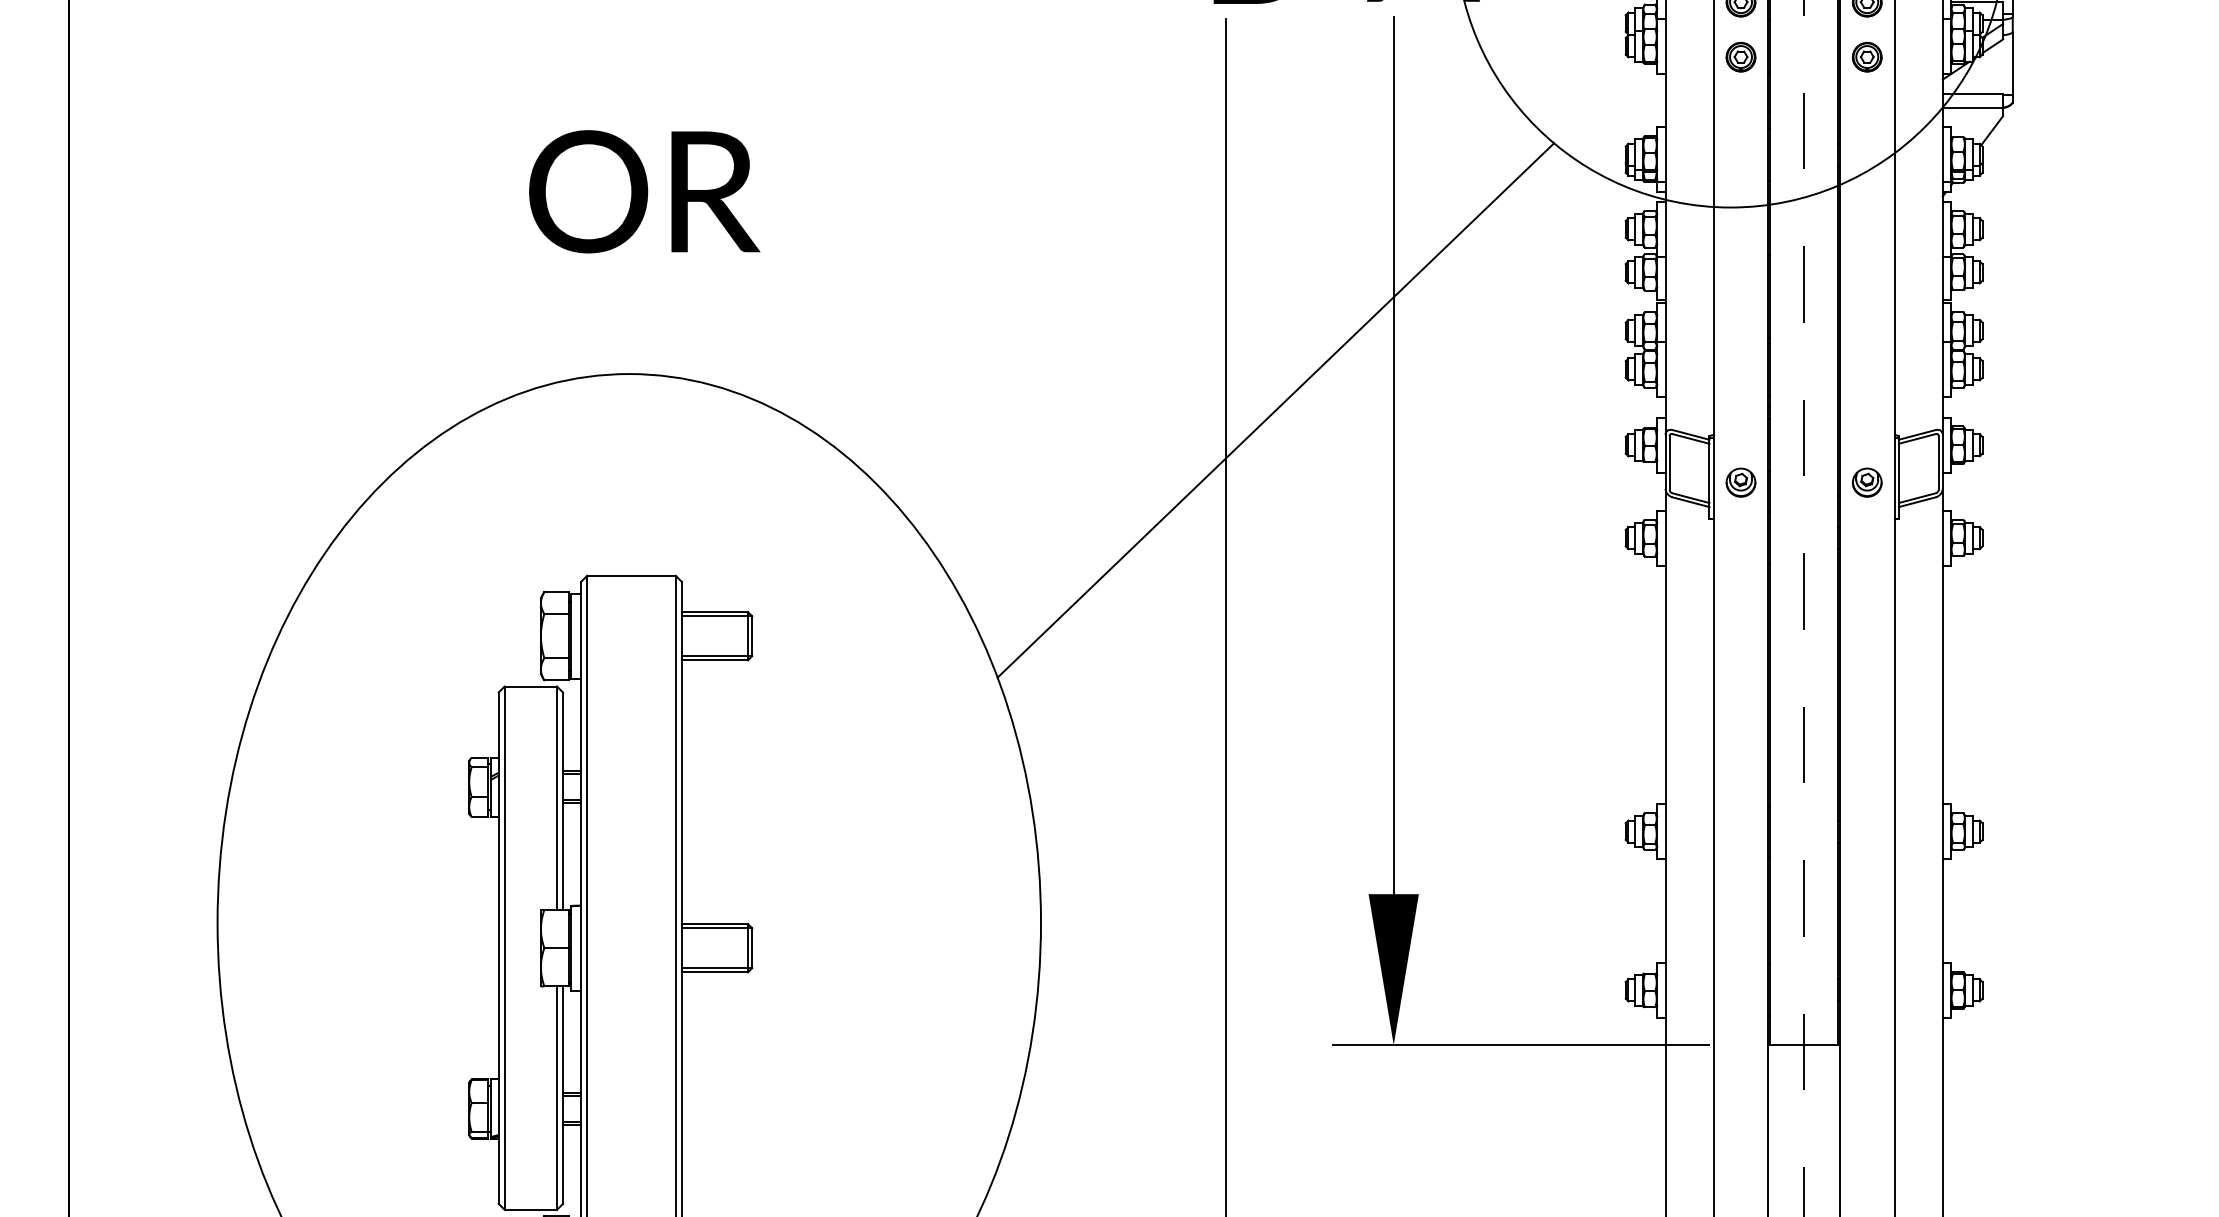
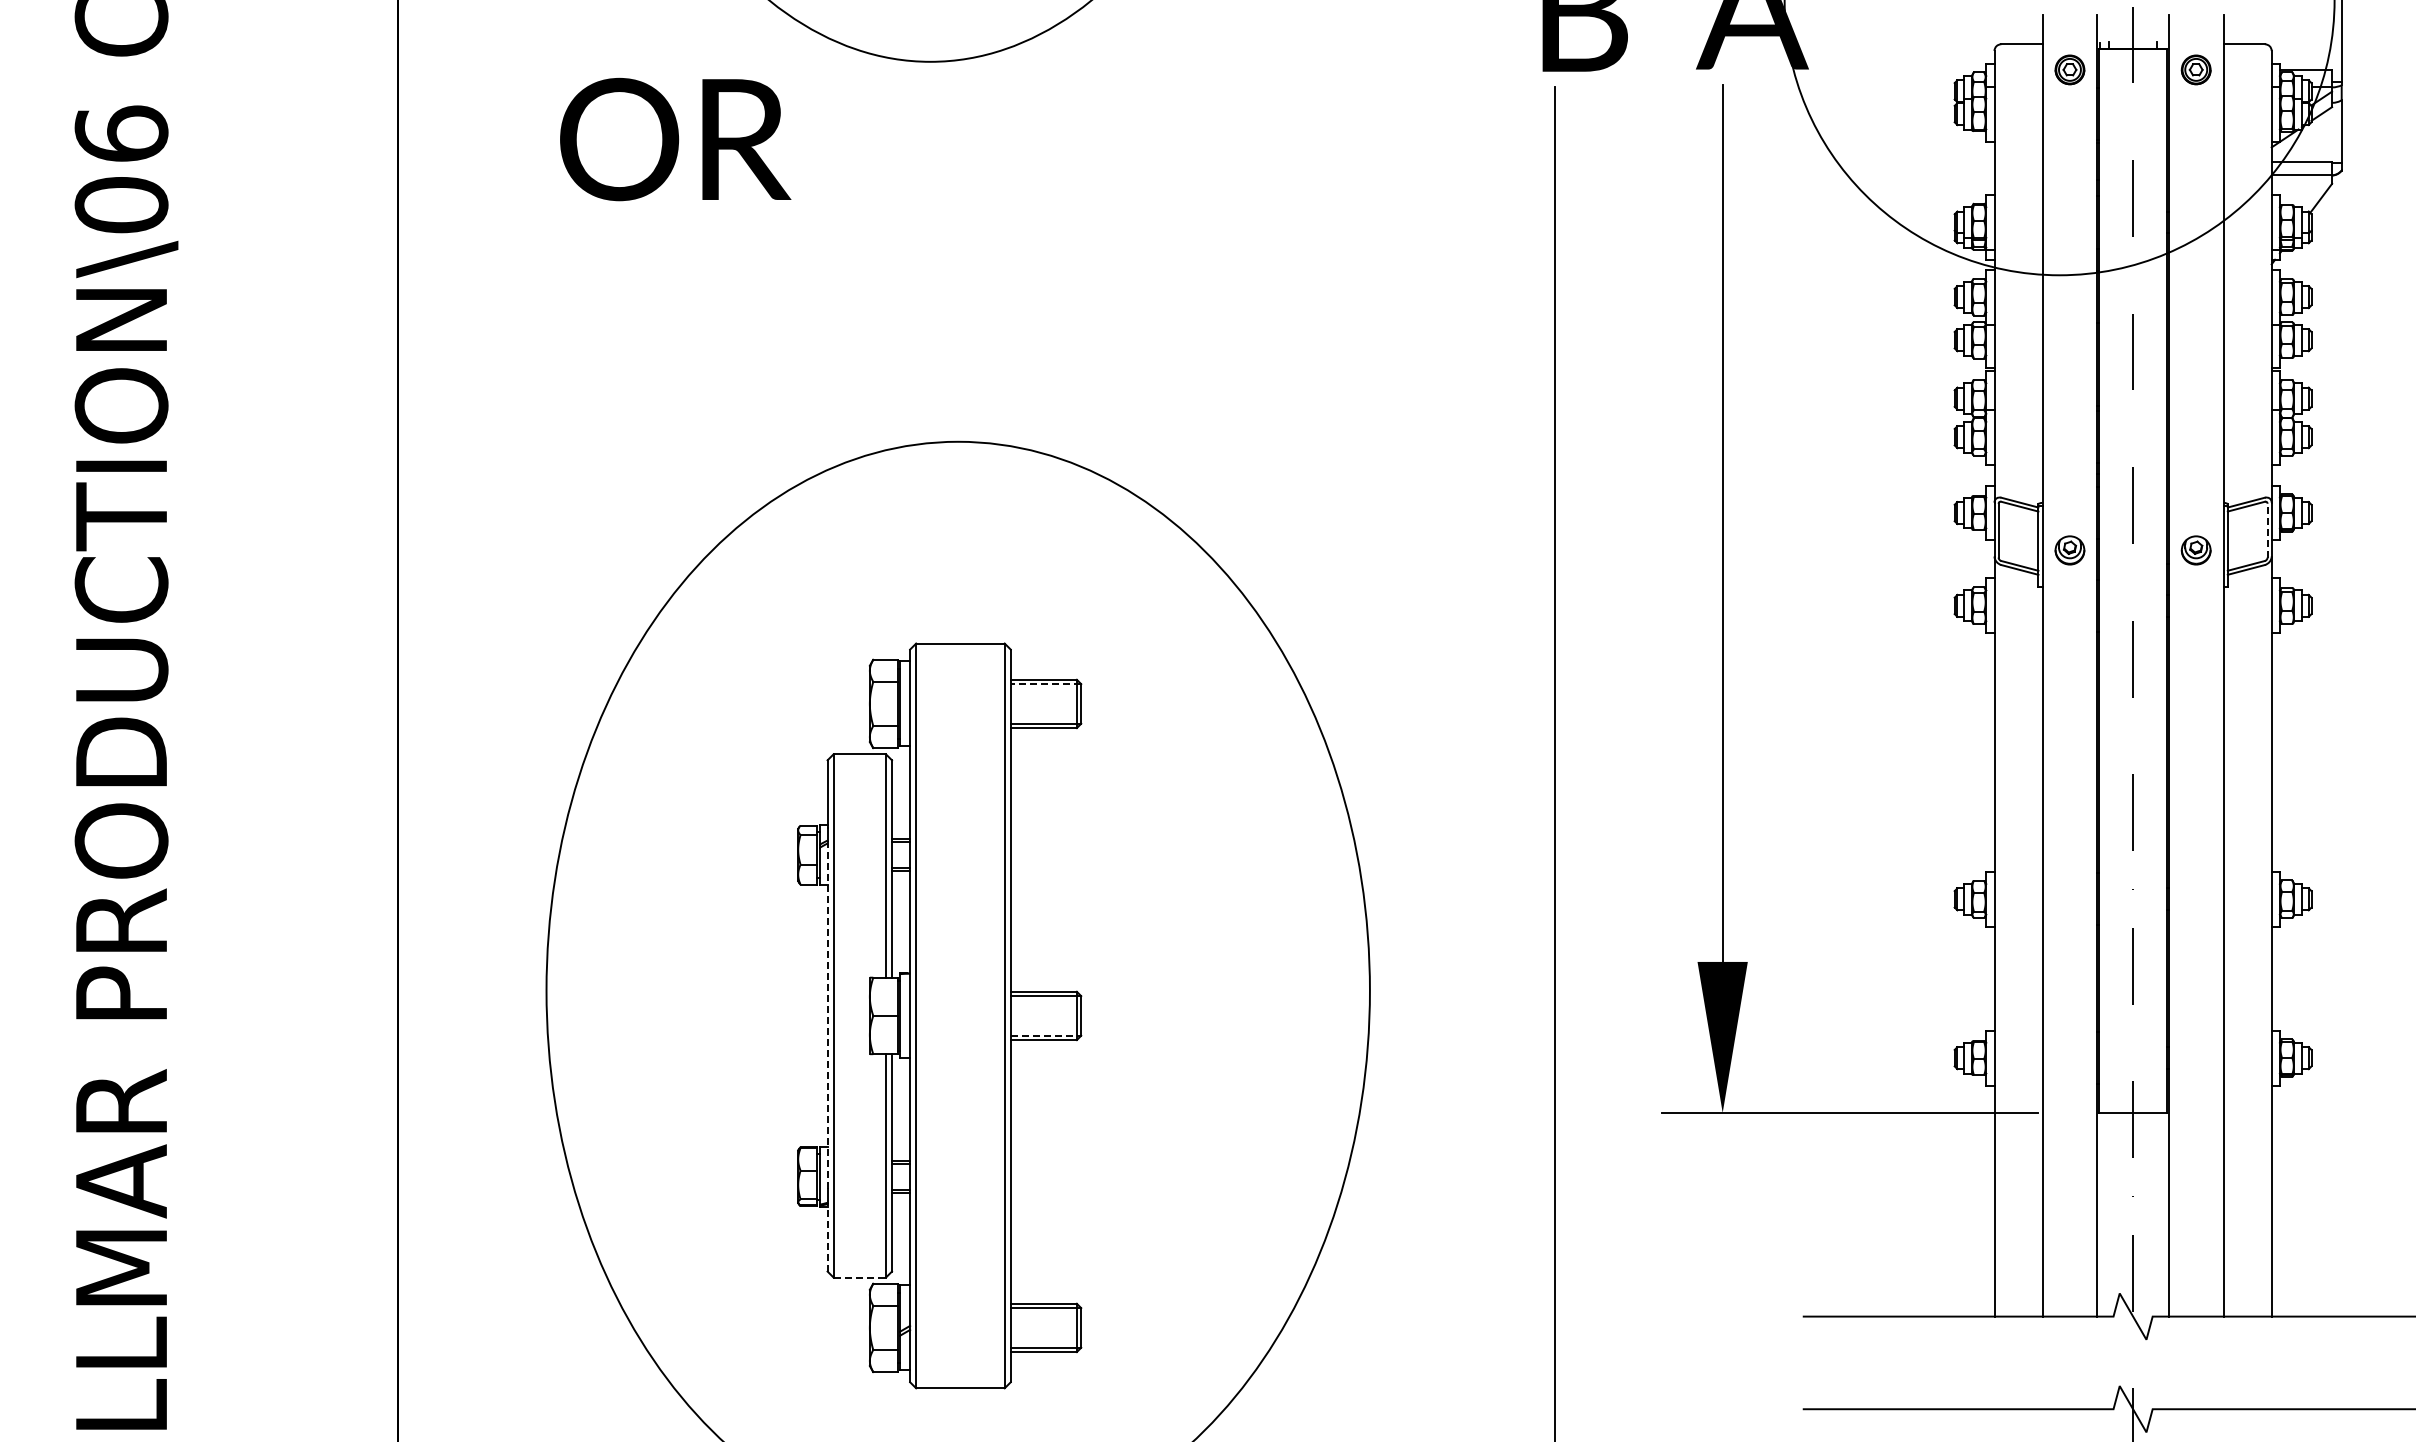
part: (1740, 56) -> (2069, 124), removed
part: (1866, 56) -> (2195, 124), removed
text: (644, 191) -> (675, 139), moved
line: (1275, 410) -> (1604, 478), removed
line: (1938, 462) -> (2267, 530), solid -> dashed
line: (716, 616) -> (1045, 684), solid -> dashed
line: (498, 946) -> (827, 1014), solid -> dashed
line: (717, 967) -> (1046, 1035), solid -> dashed
line: (498, 1168) -> (827, 1236), solid -> dashed
line: (531, 1209) -> (860, 1277), solid -> dashed

